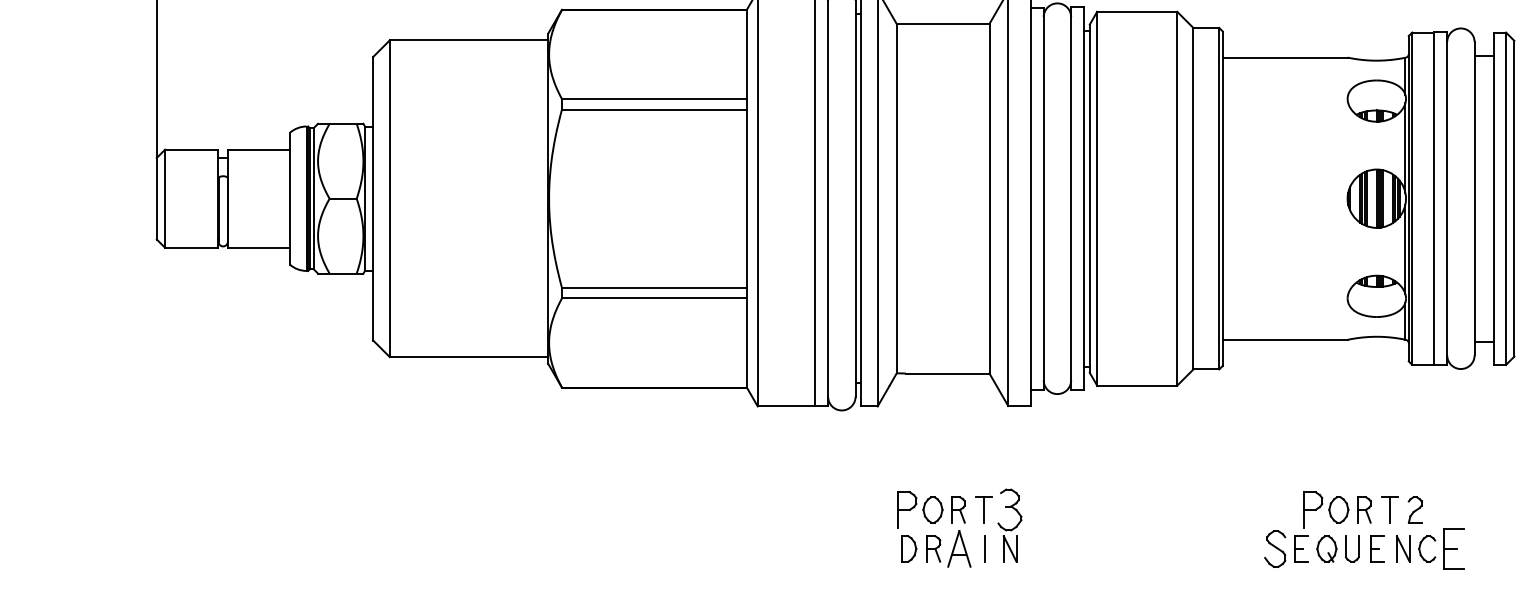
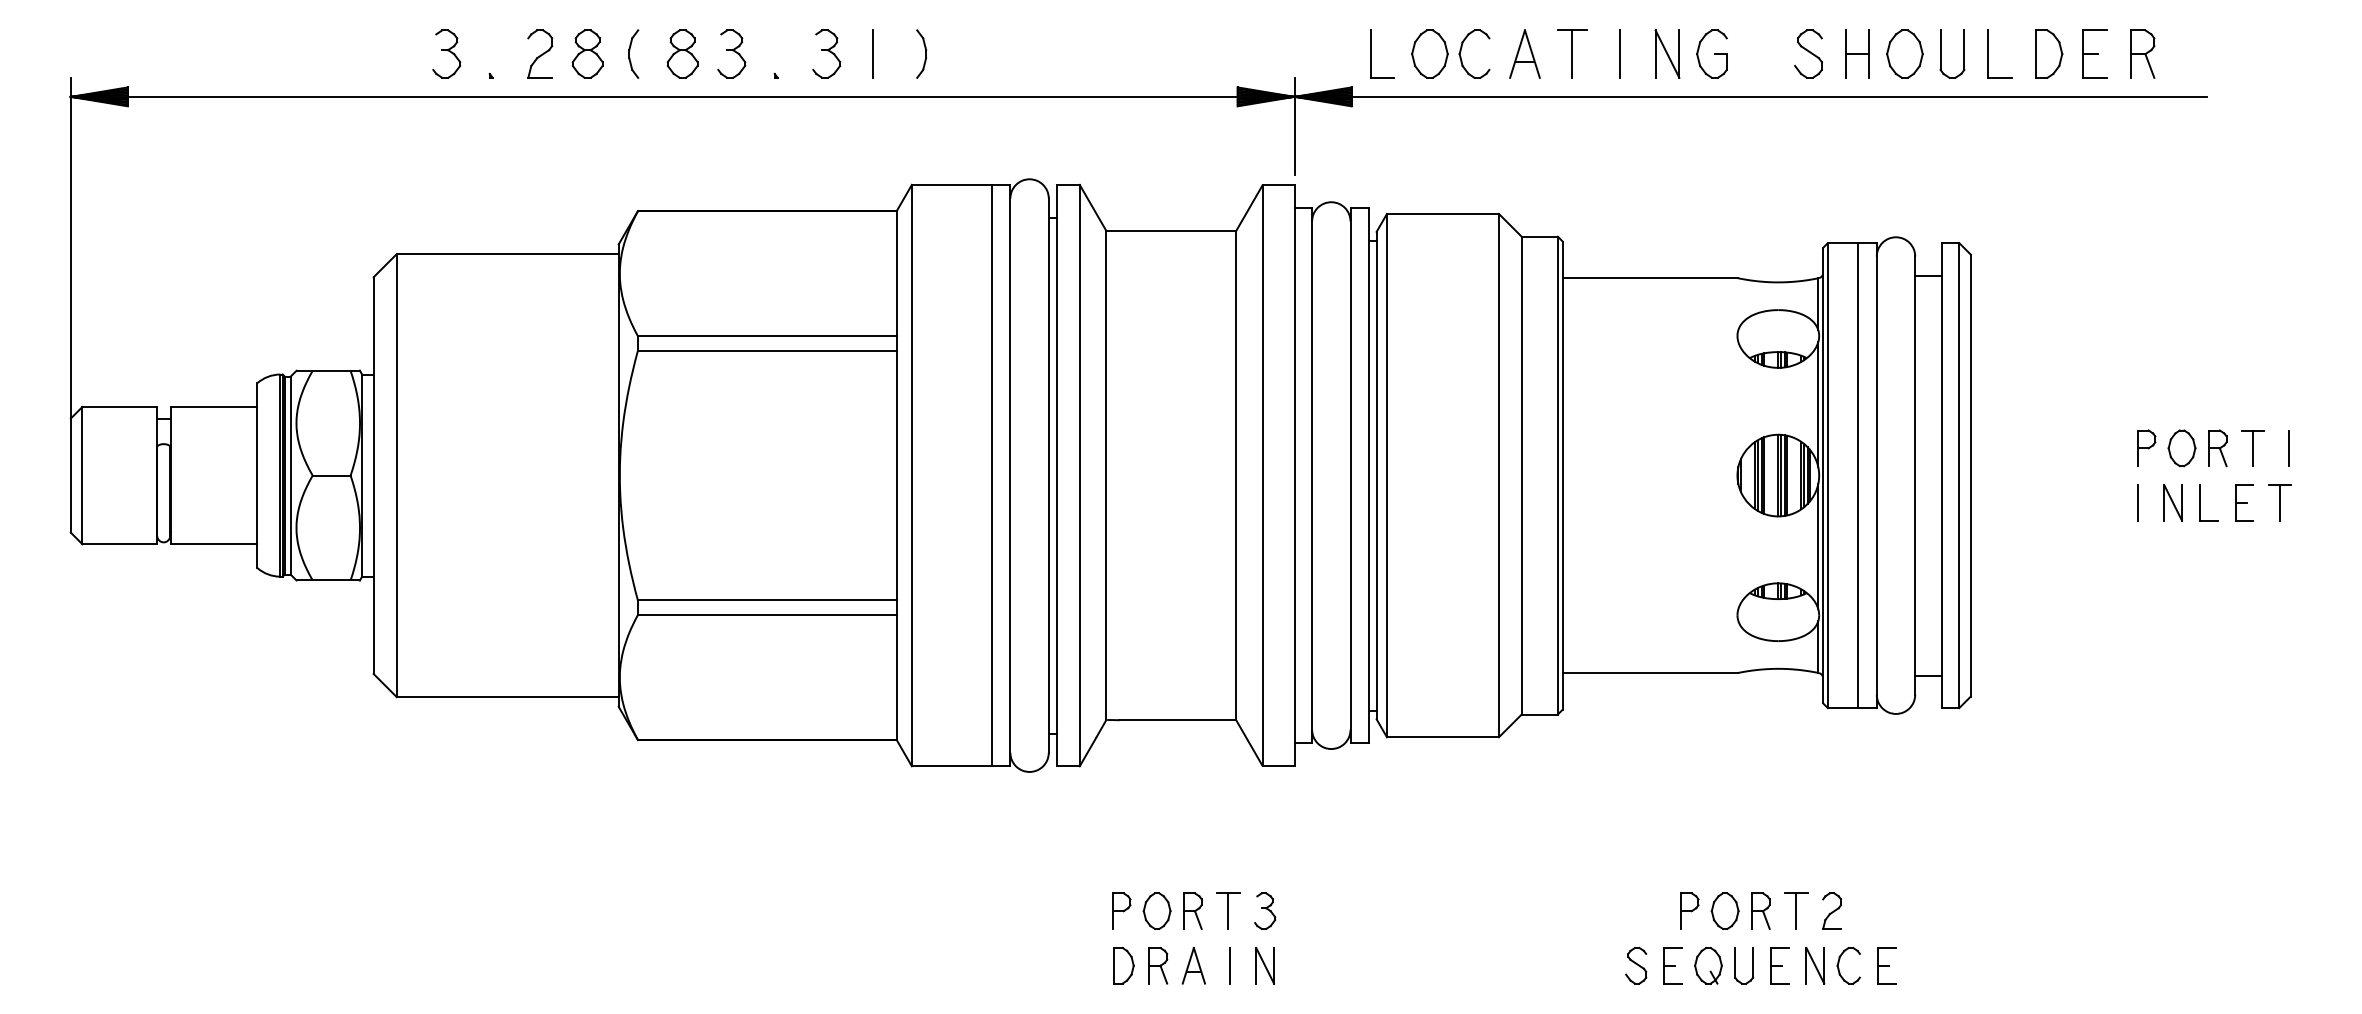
part: (907, 509) -> (1121, 910), size x0.71
part: (1010, 509) -> (1265, 910), size x0.62
part: (1313, 509) -> (1689, 910), size x0.71
part: (958, 548) -> (1193, 965), size x0.71
part: (1275, 548) -> (1636, 965), size x0.71
part: (1454, 548) -> (1886, 965), size x0.62

